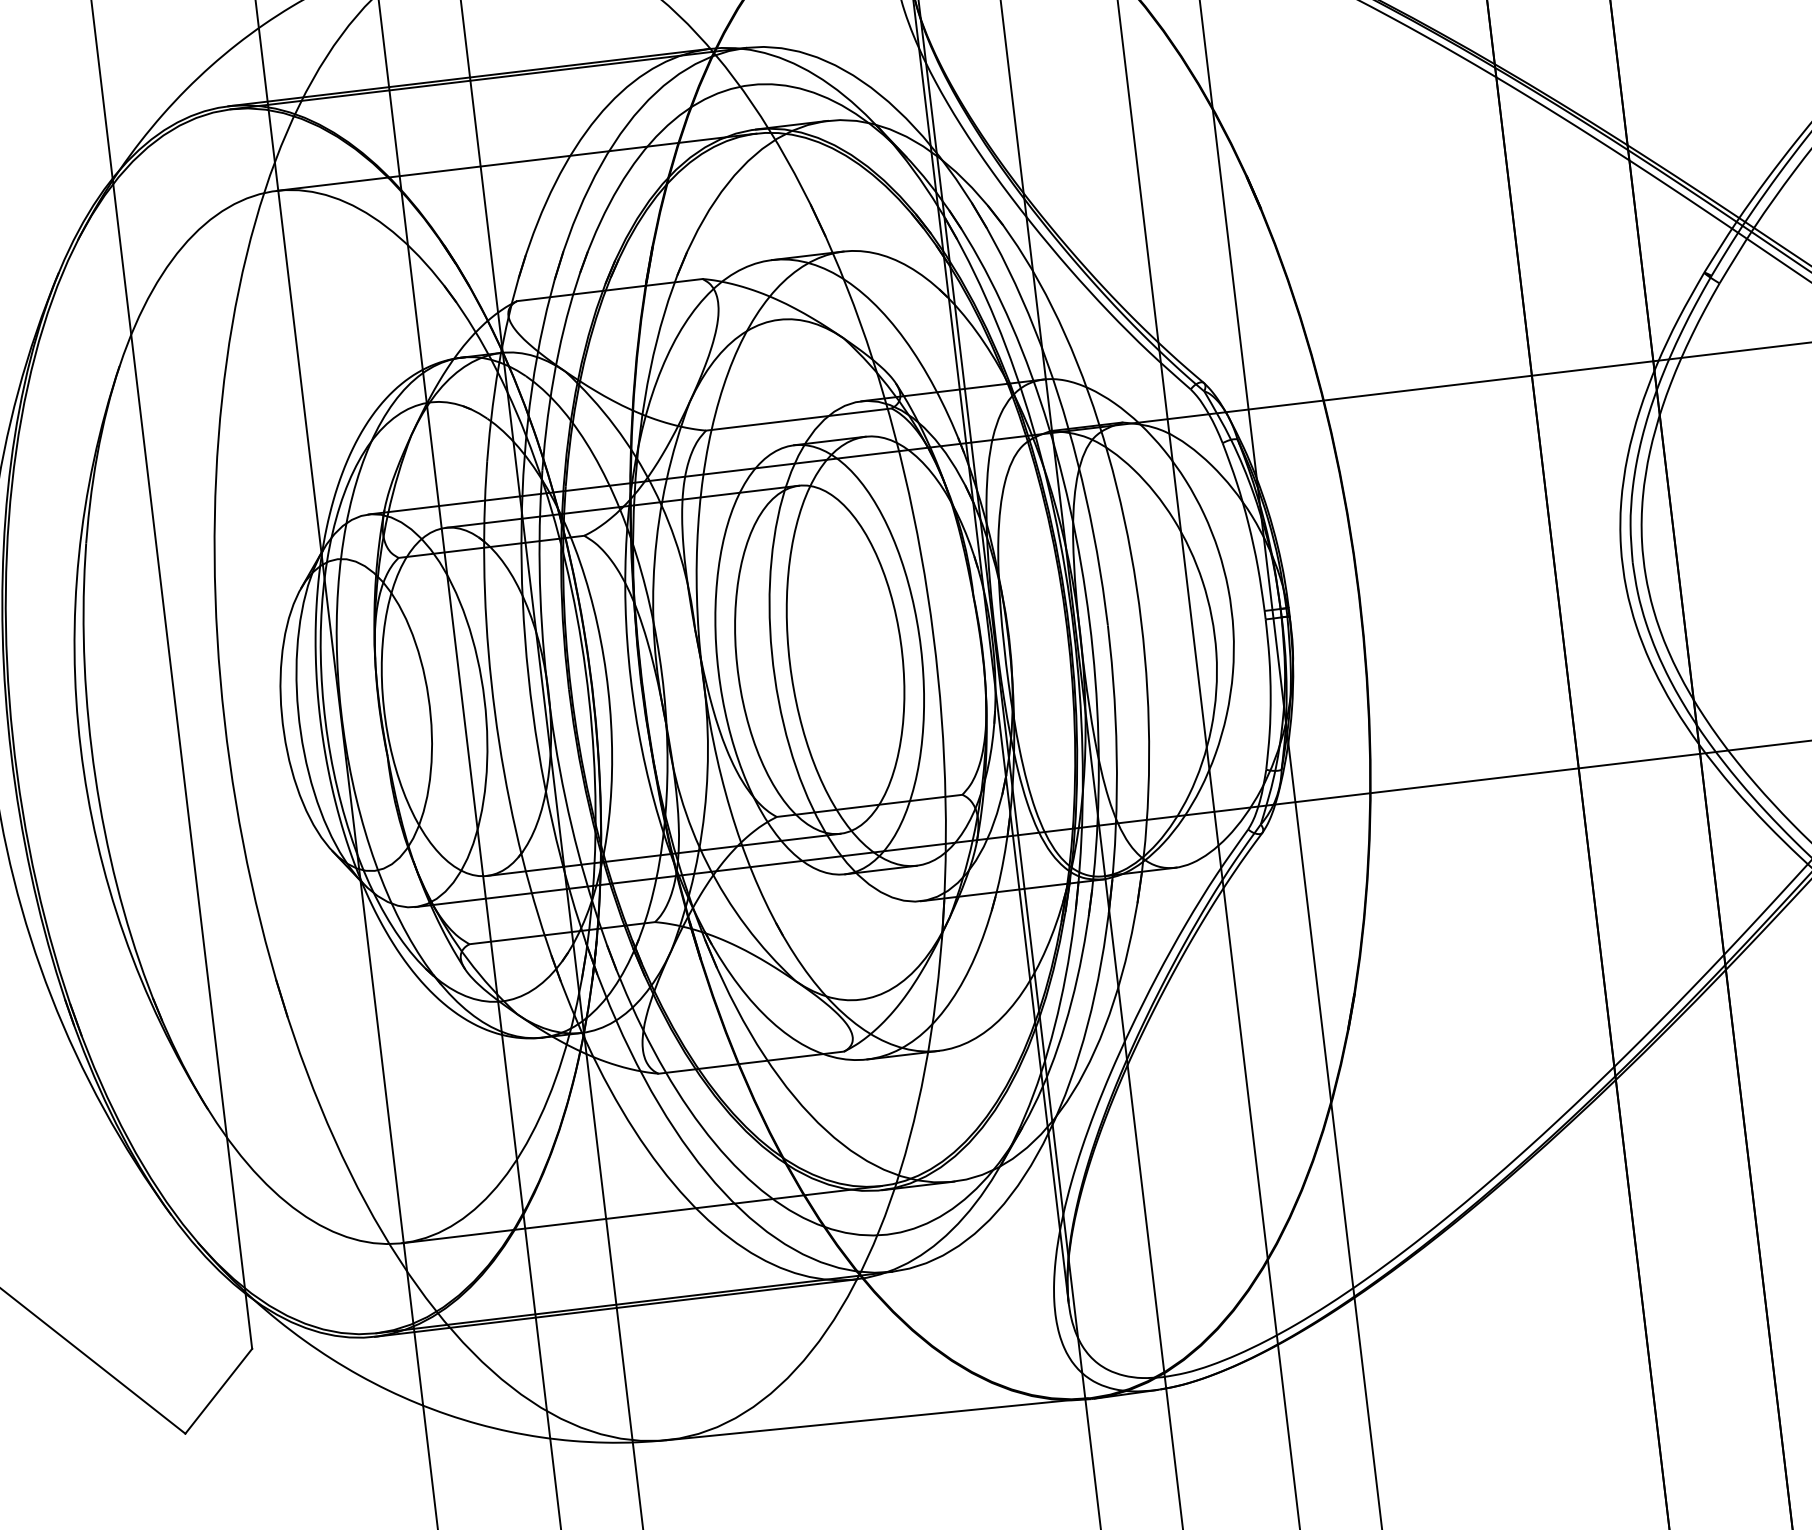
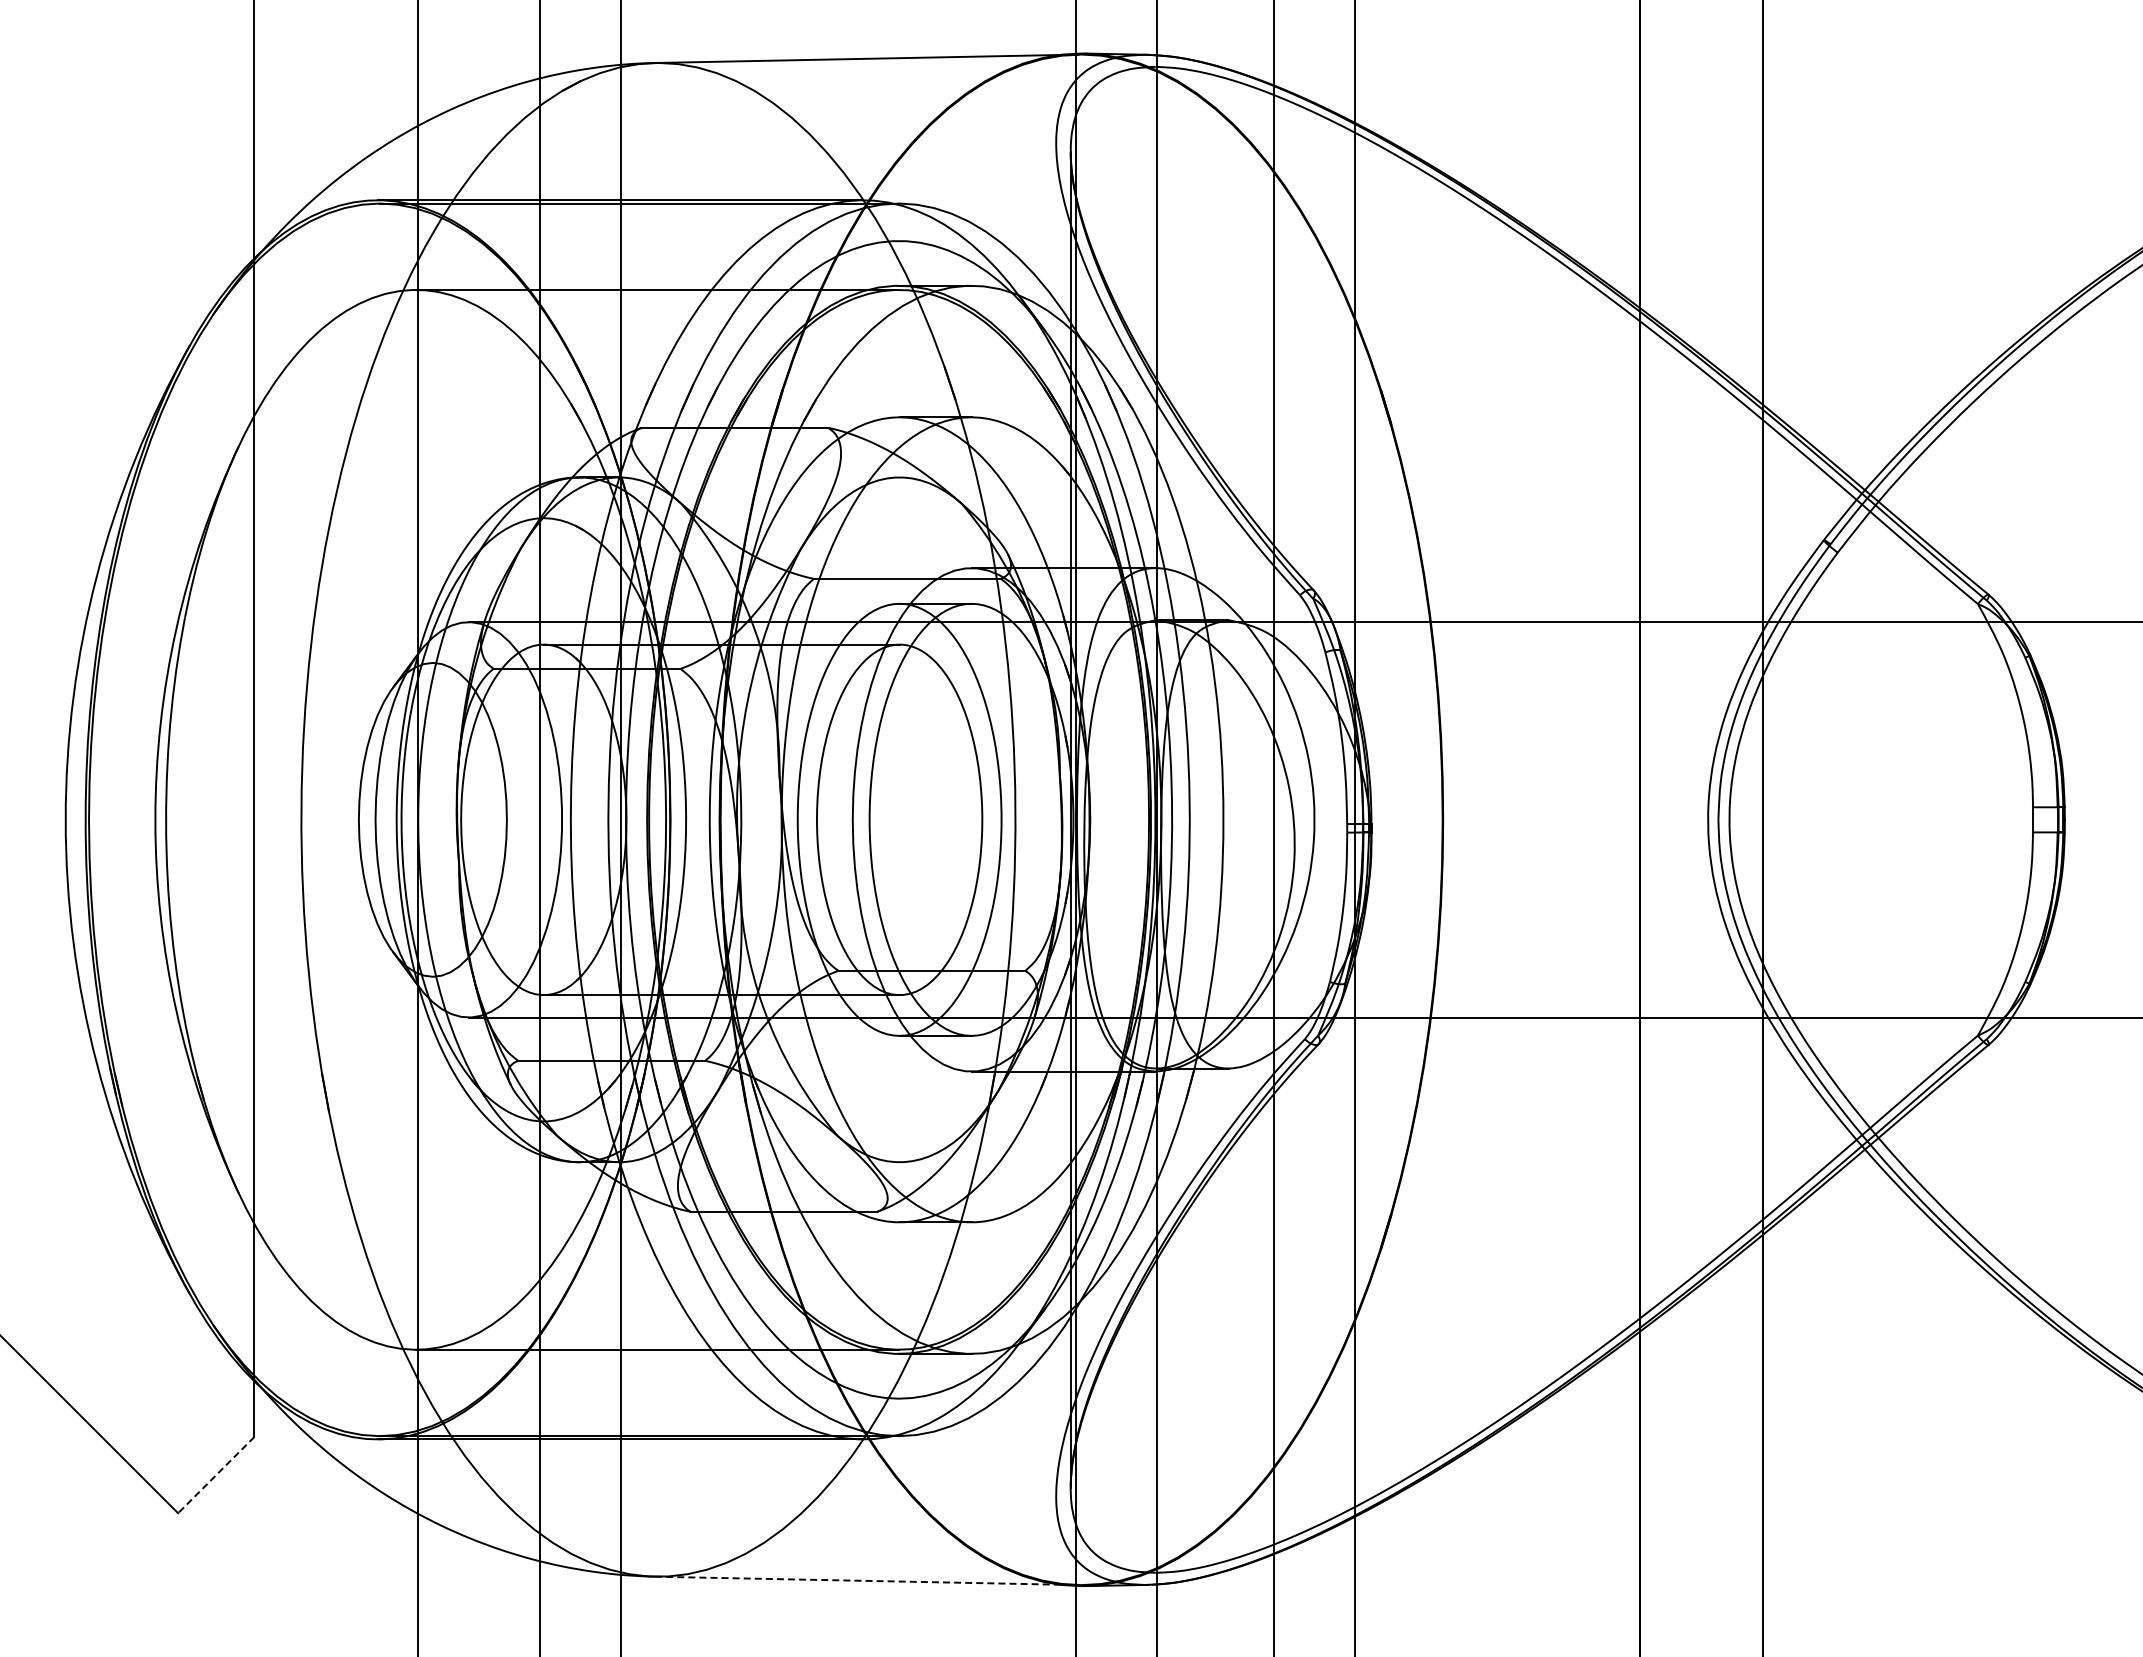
line: (219, 1391) -> (216, 1475), solid -> dashed
line: (876, 1418) -> (866, 1580), solid -> dashed

